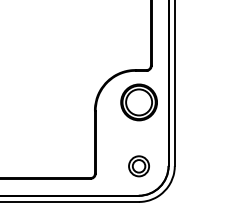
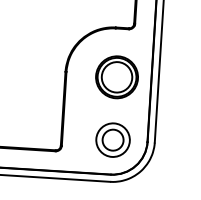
part: (138, 102) -> (116, 77), moved
part: (138, 166) -> (112, 140), size x1.43

